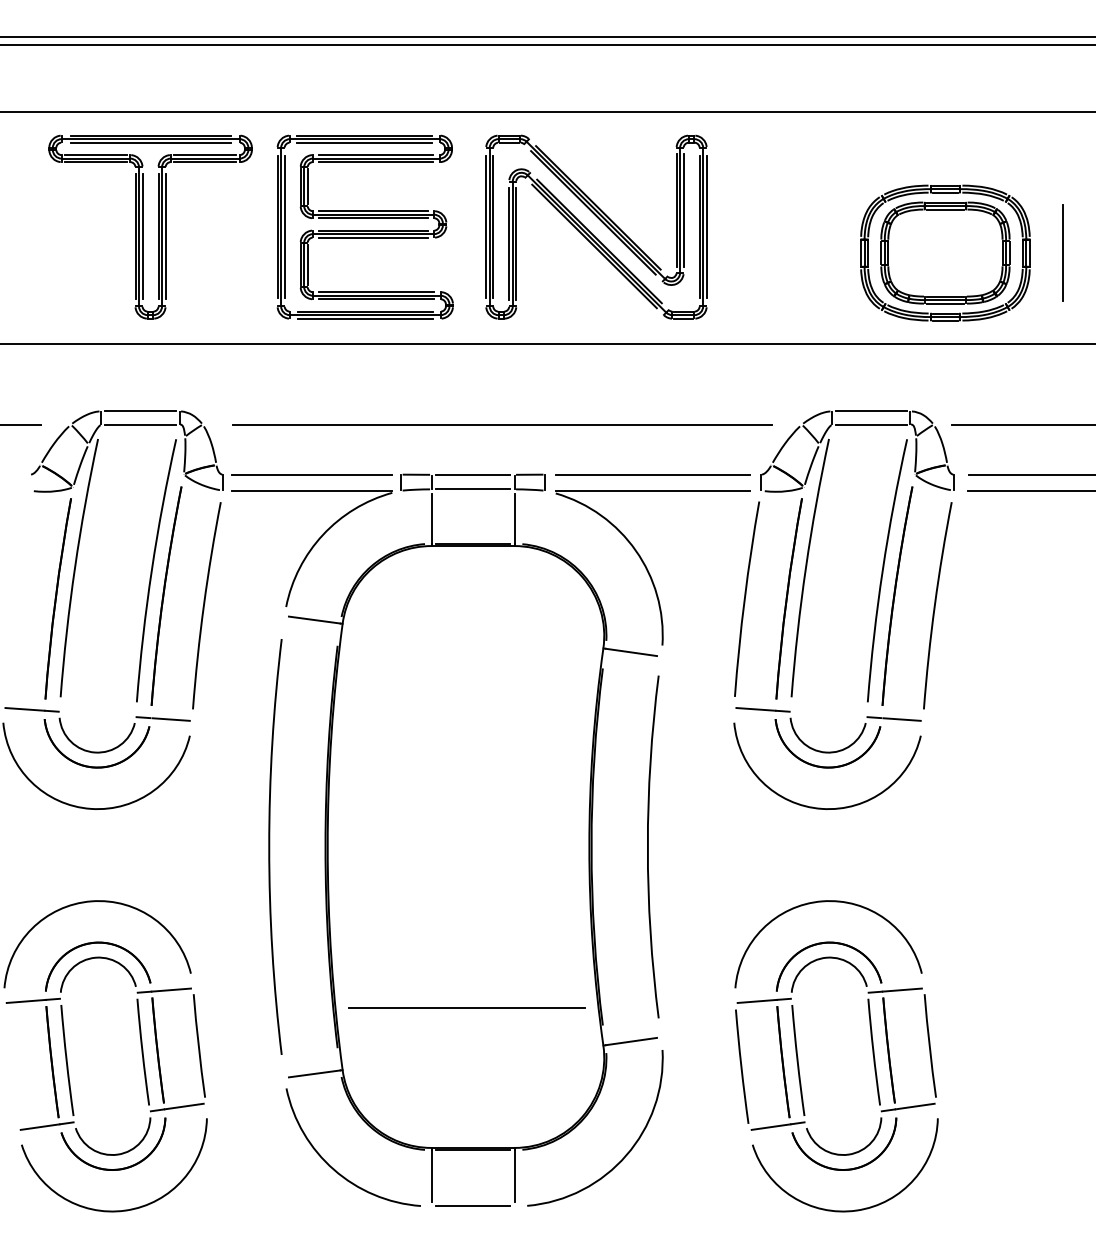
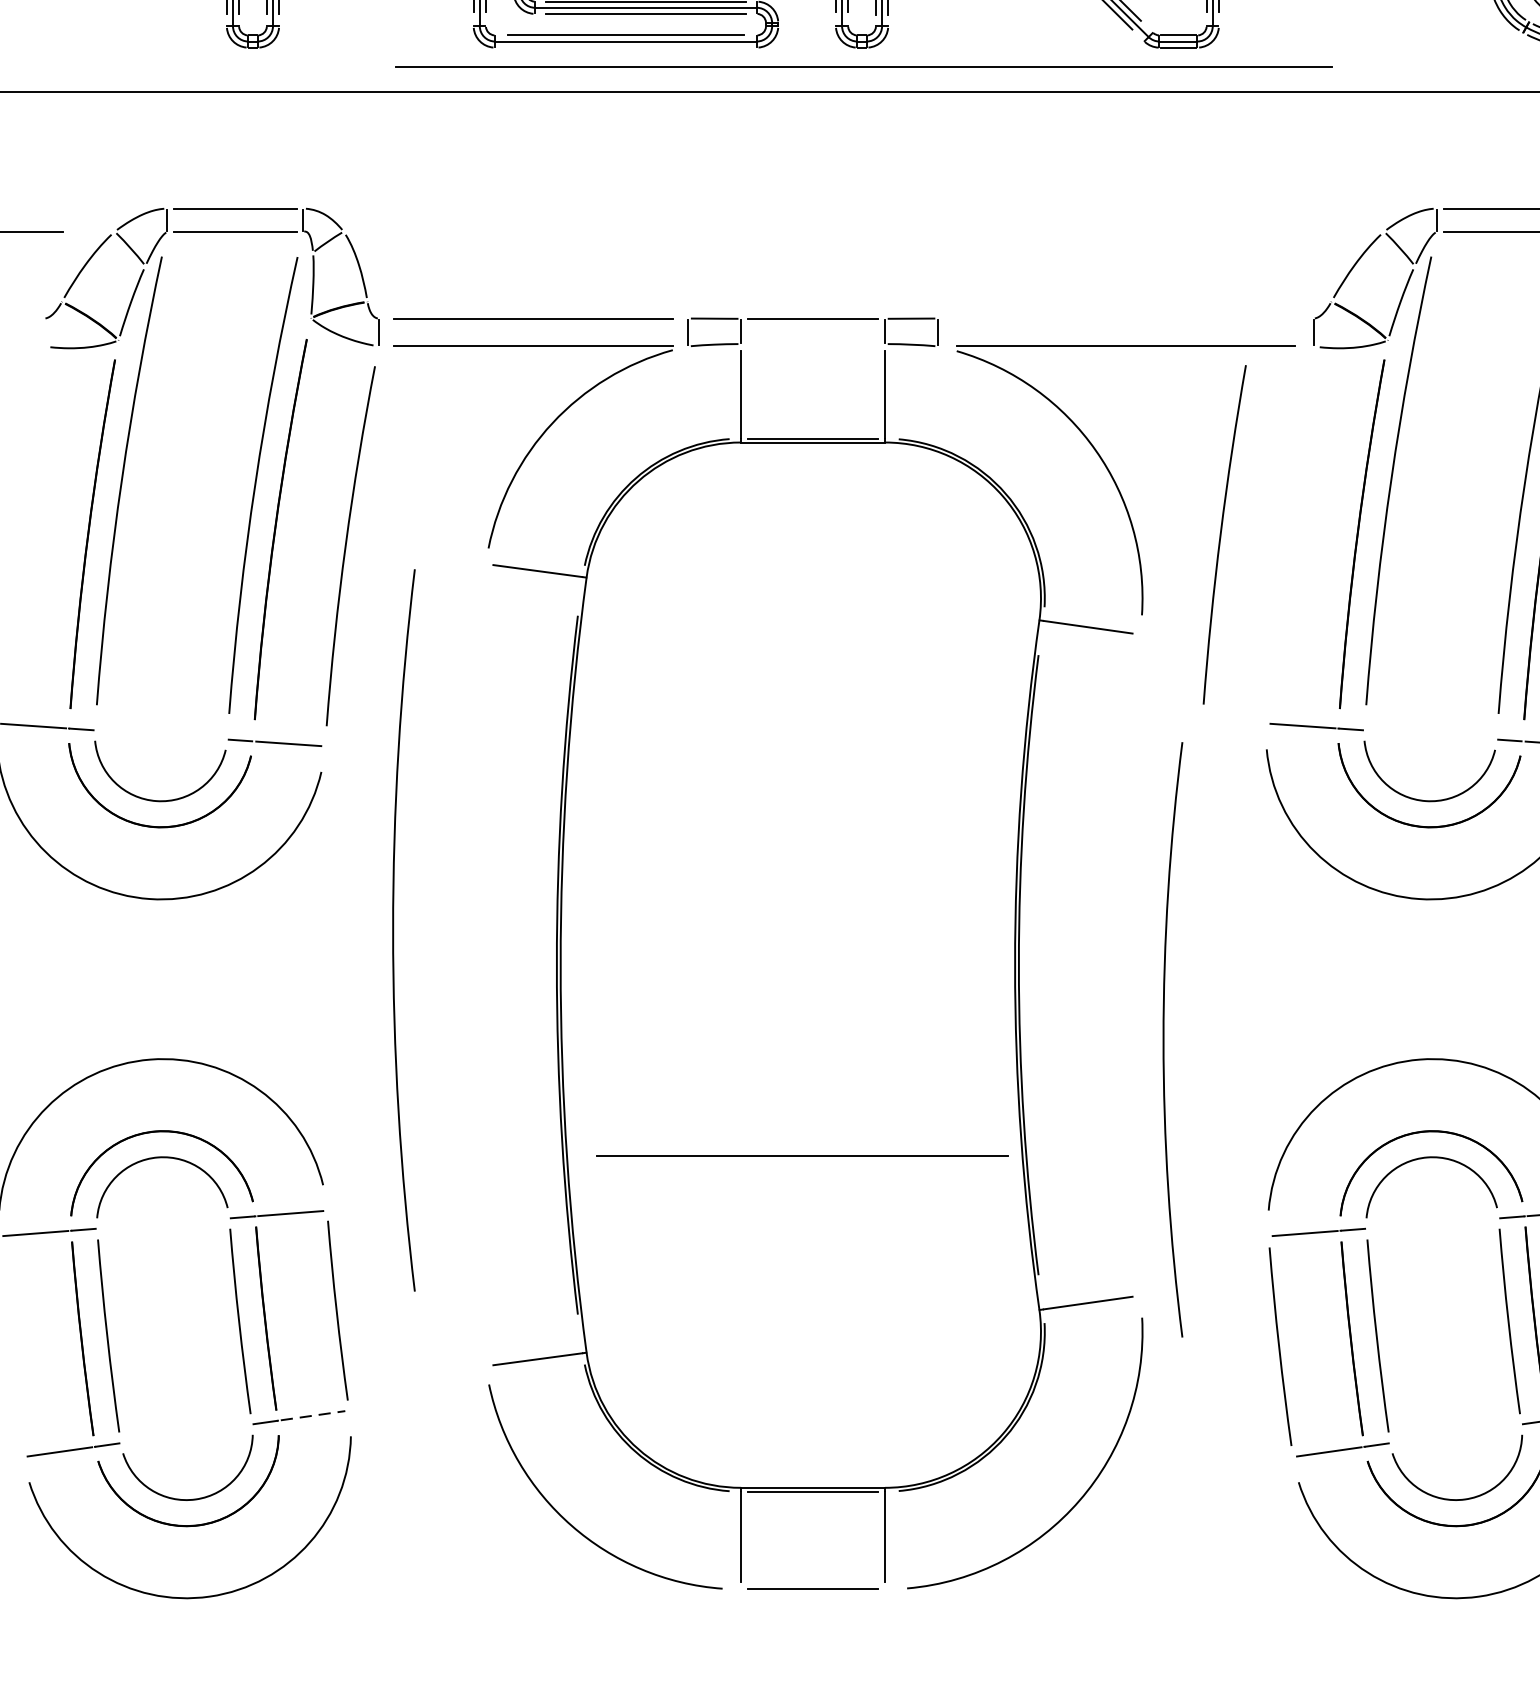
line: (365, 318) -> (626, 47), removed
line: (502, 424) -> (864, 66), moved
line: (652, 474) -> (1124, 318), removed
line: (472, 489) -> (812, 344), removed
arc: (745, 598) -> (1221, 533), moved
arc: (270, 846) -> (395, 929), moved
arc: (648, 846) -> (1164, 1038), moved
line: (466, 1007) -> (801, 1155), moved
line: (185, 1106) -> (313, 1415), solid -> dashed

